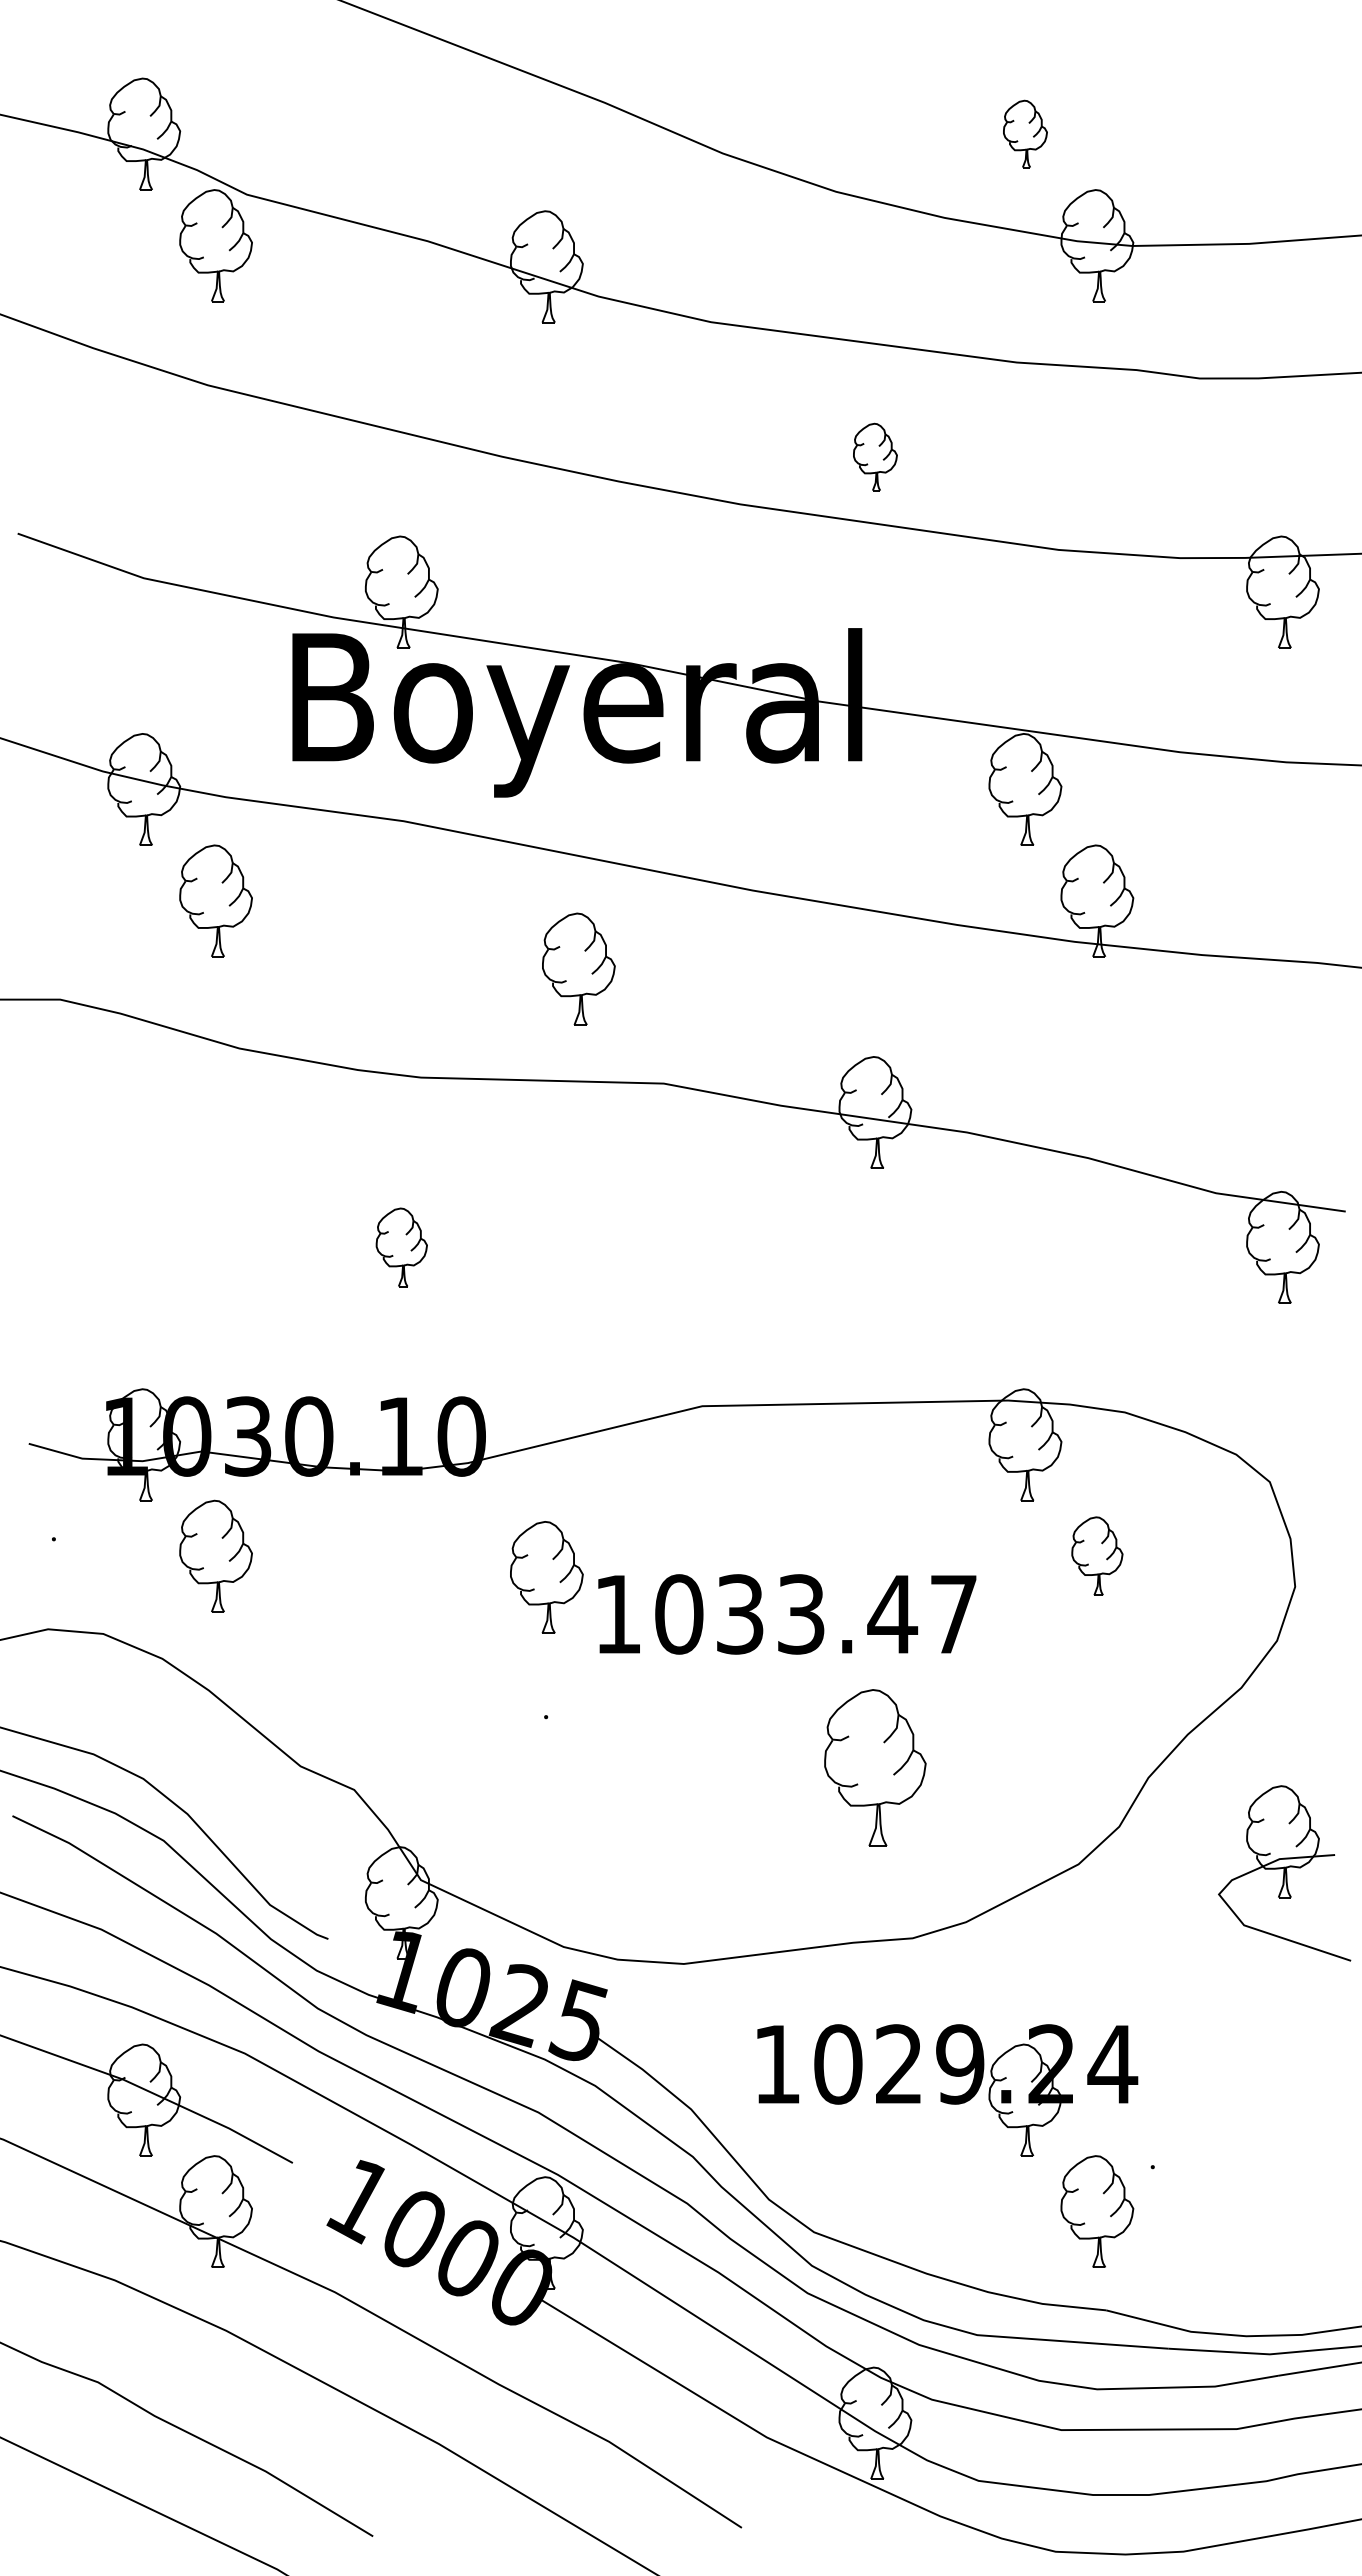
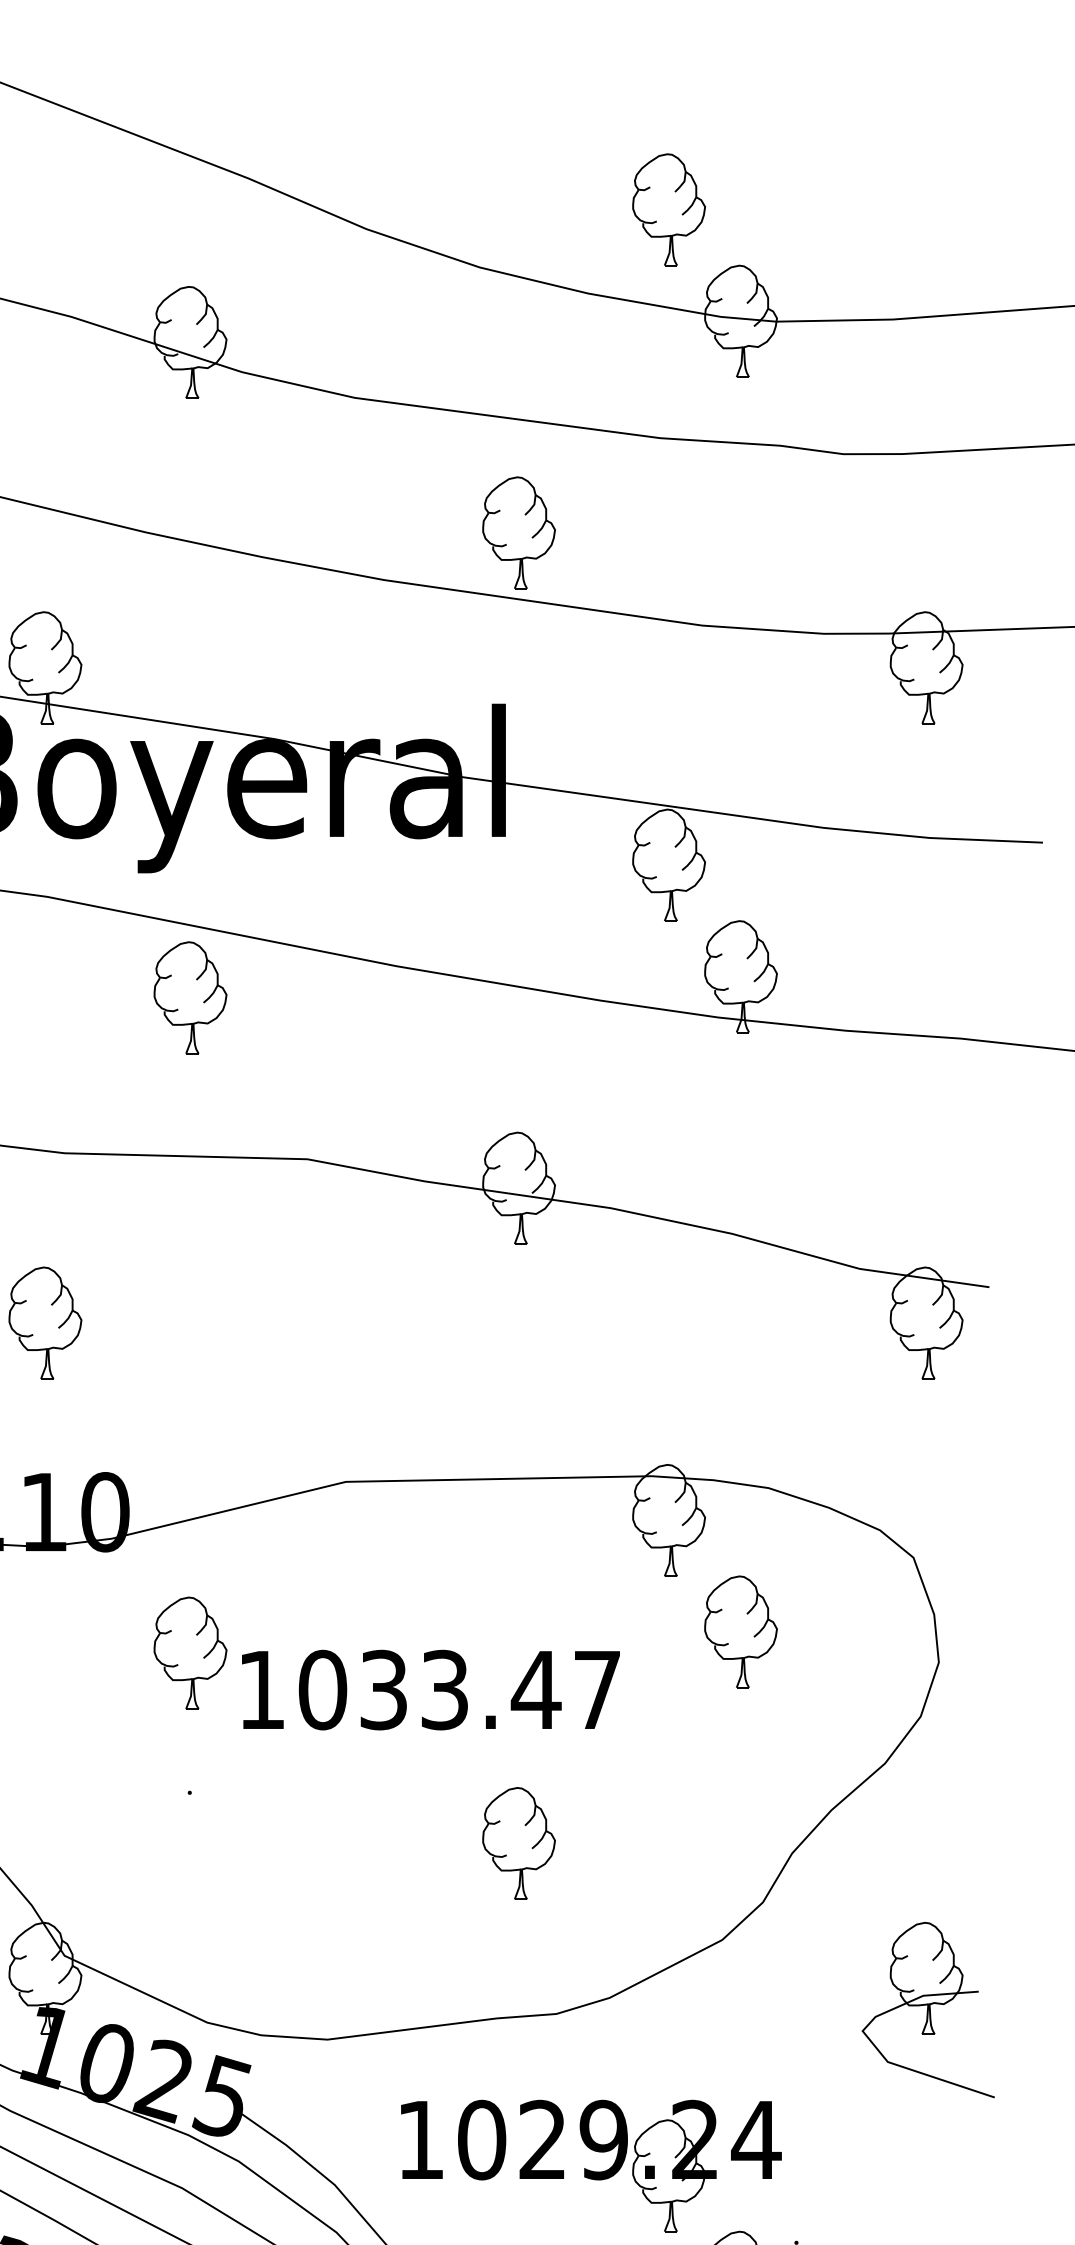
part: (1025, 133) -> (669, 209), size x1.67
part: (875, 456) -> (519, 532), size x1.67
part: (578, 968) -> (190, 997), moved
part: (401, 1247) -> (45, 1323), size x1.43
part: (1097, 1555) -> (741, 1631), size x1.43
part: (875, 1767) -> (519, 1843), size x0.71
part: (1284, 1873) -> (928, 2010), moved

